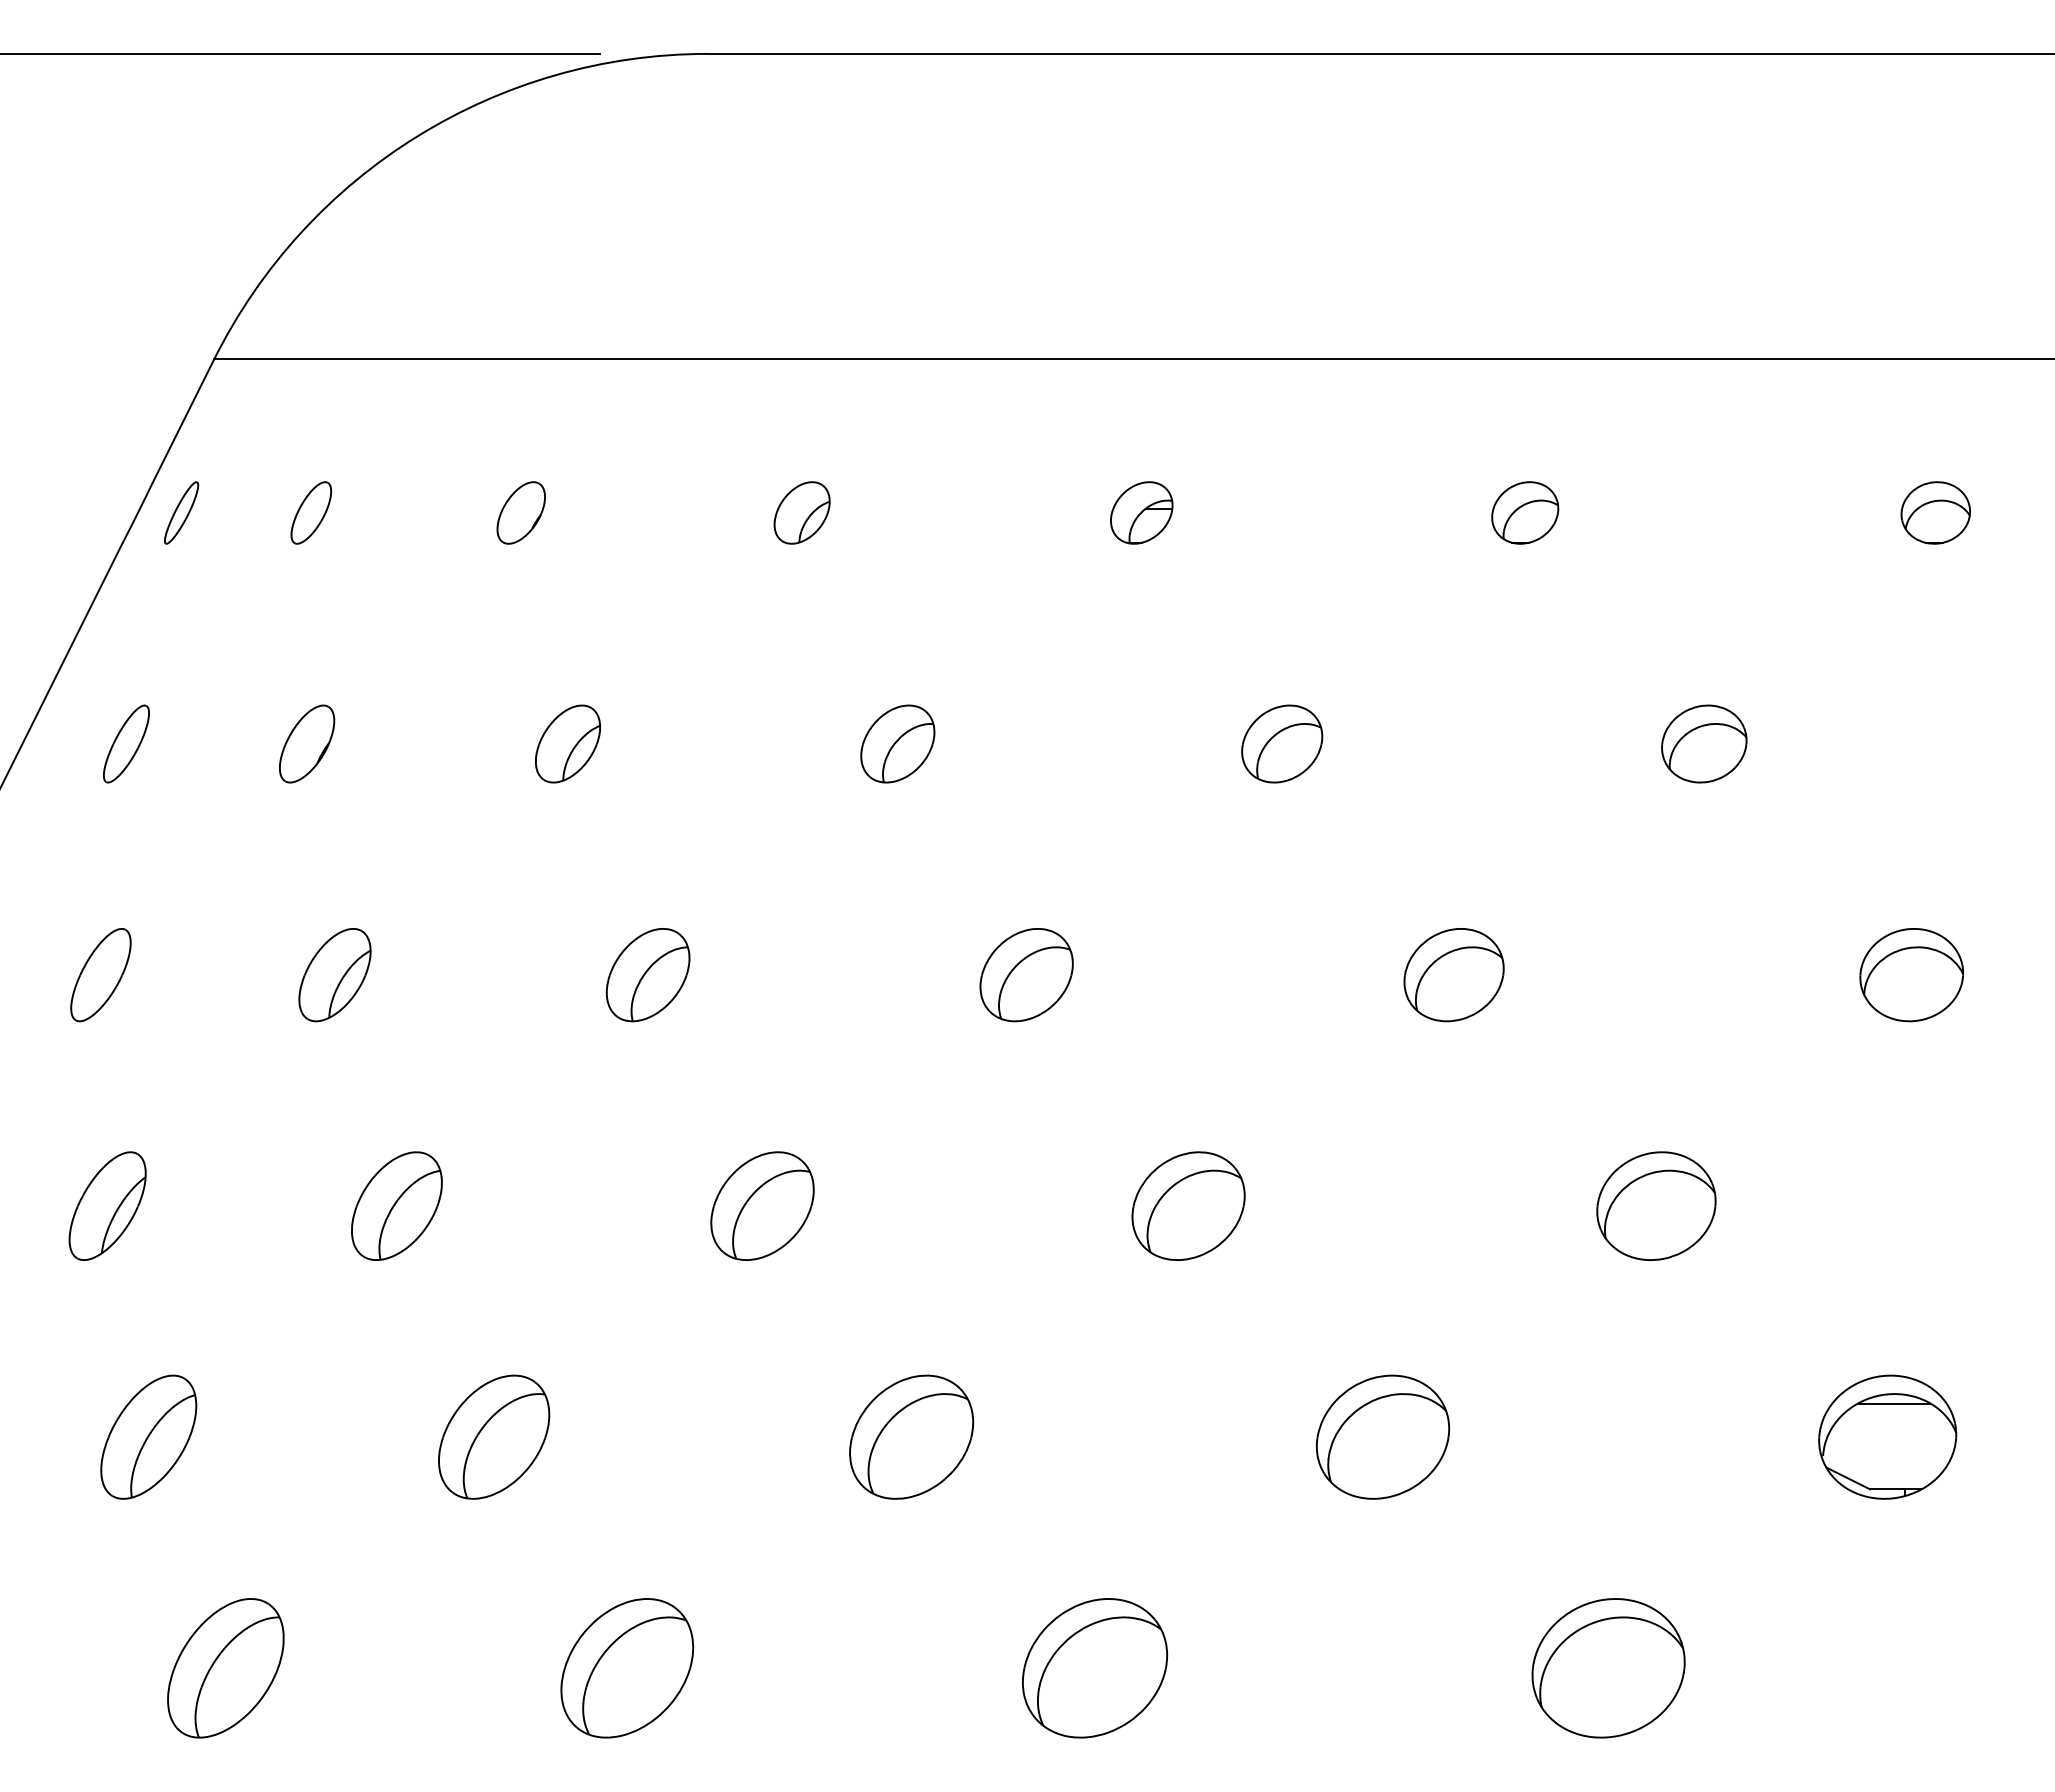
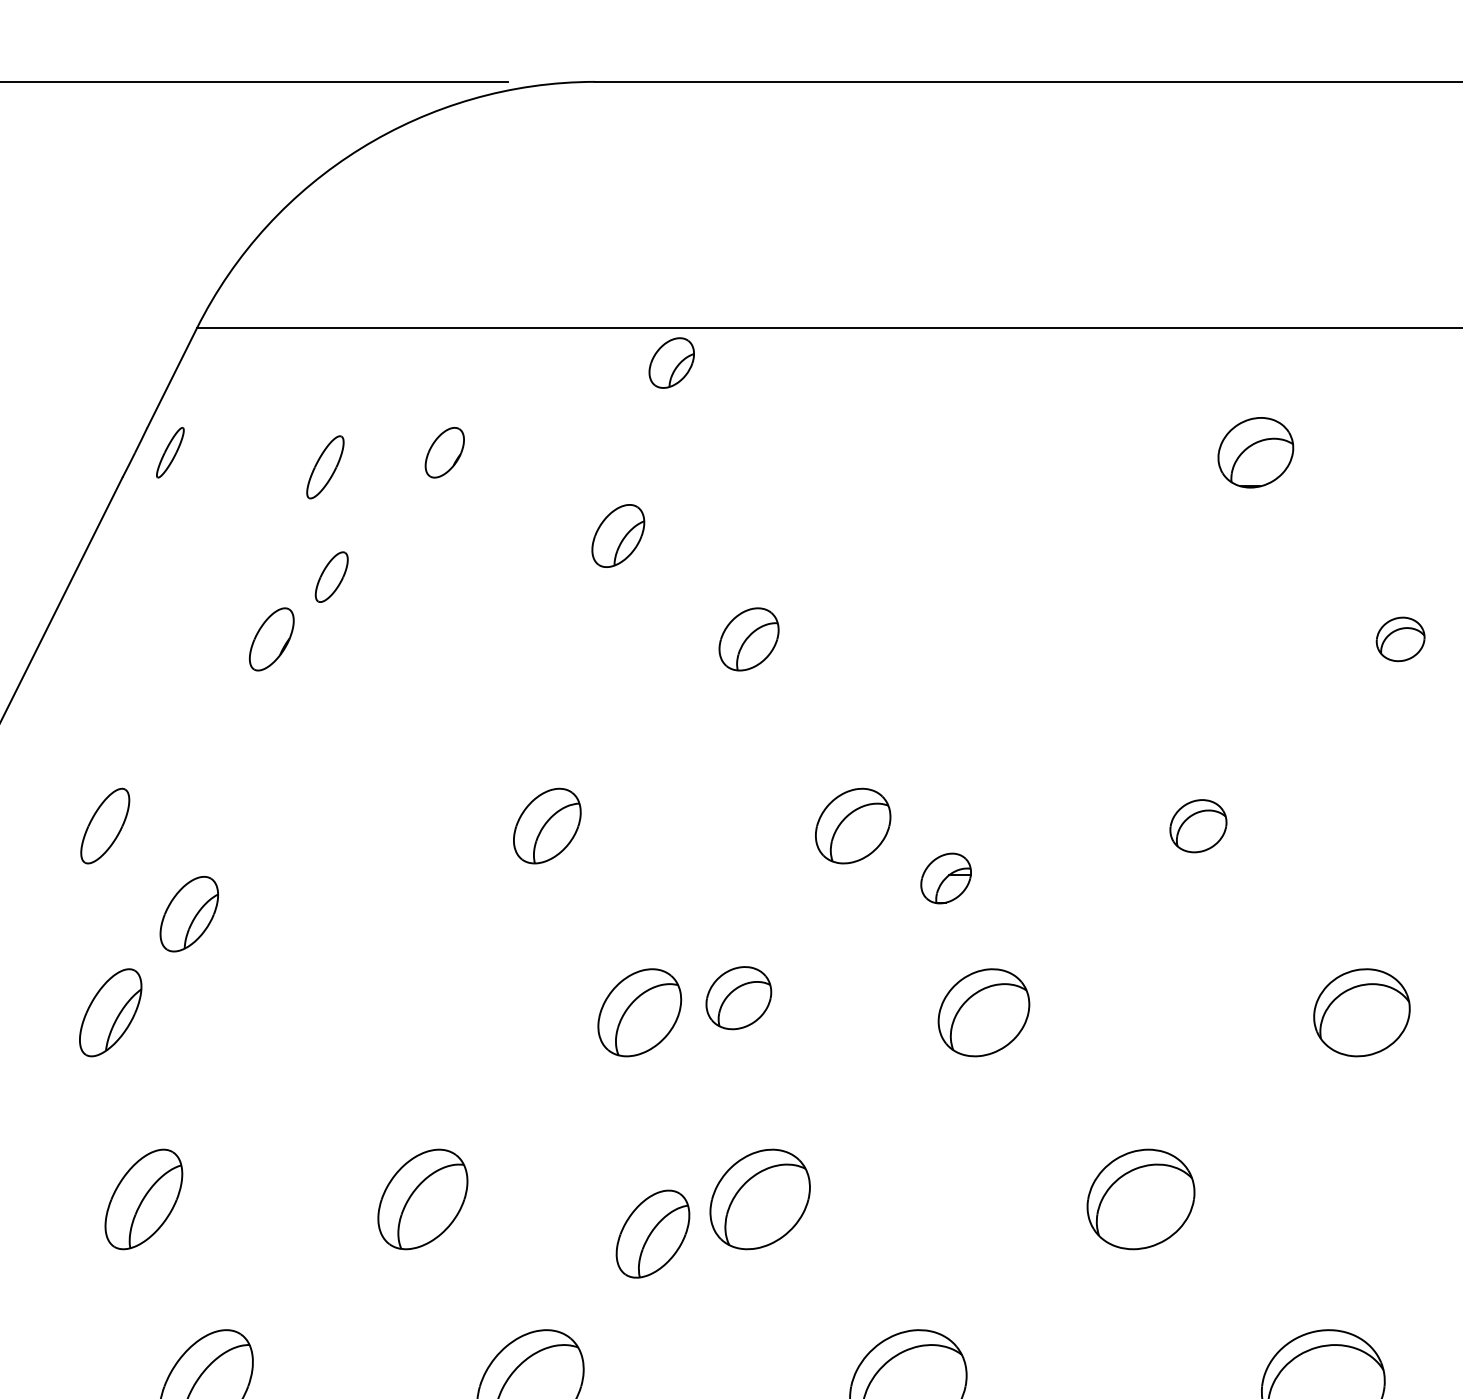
part: (311, 512) -> (331, 576), moved
part: (801, 512) -> (671, 362), moved
part: (1141, 512) -> (945, 878), moved
part: (1525, 512) -> (1256, 452), size x1.4
part: (126, 743) -> (325, 466), moved
part: (567, 743) -> (617, 535), moved
part: (1282, 743) -> (739, 997), moved
part: (1704, 743) -> (1400, 638), size x0.7
part: (334, 975) -> (188, 914), moved
part: (1453, 975) -> (1197, 826), size x0.7
part: (396, 1205) -> (652, 1233), moved

